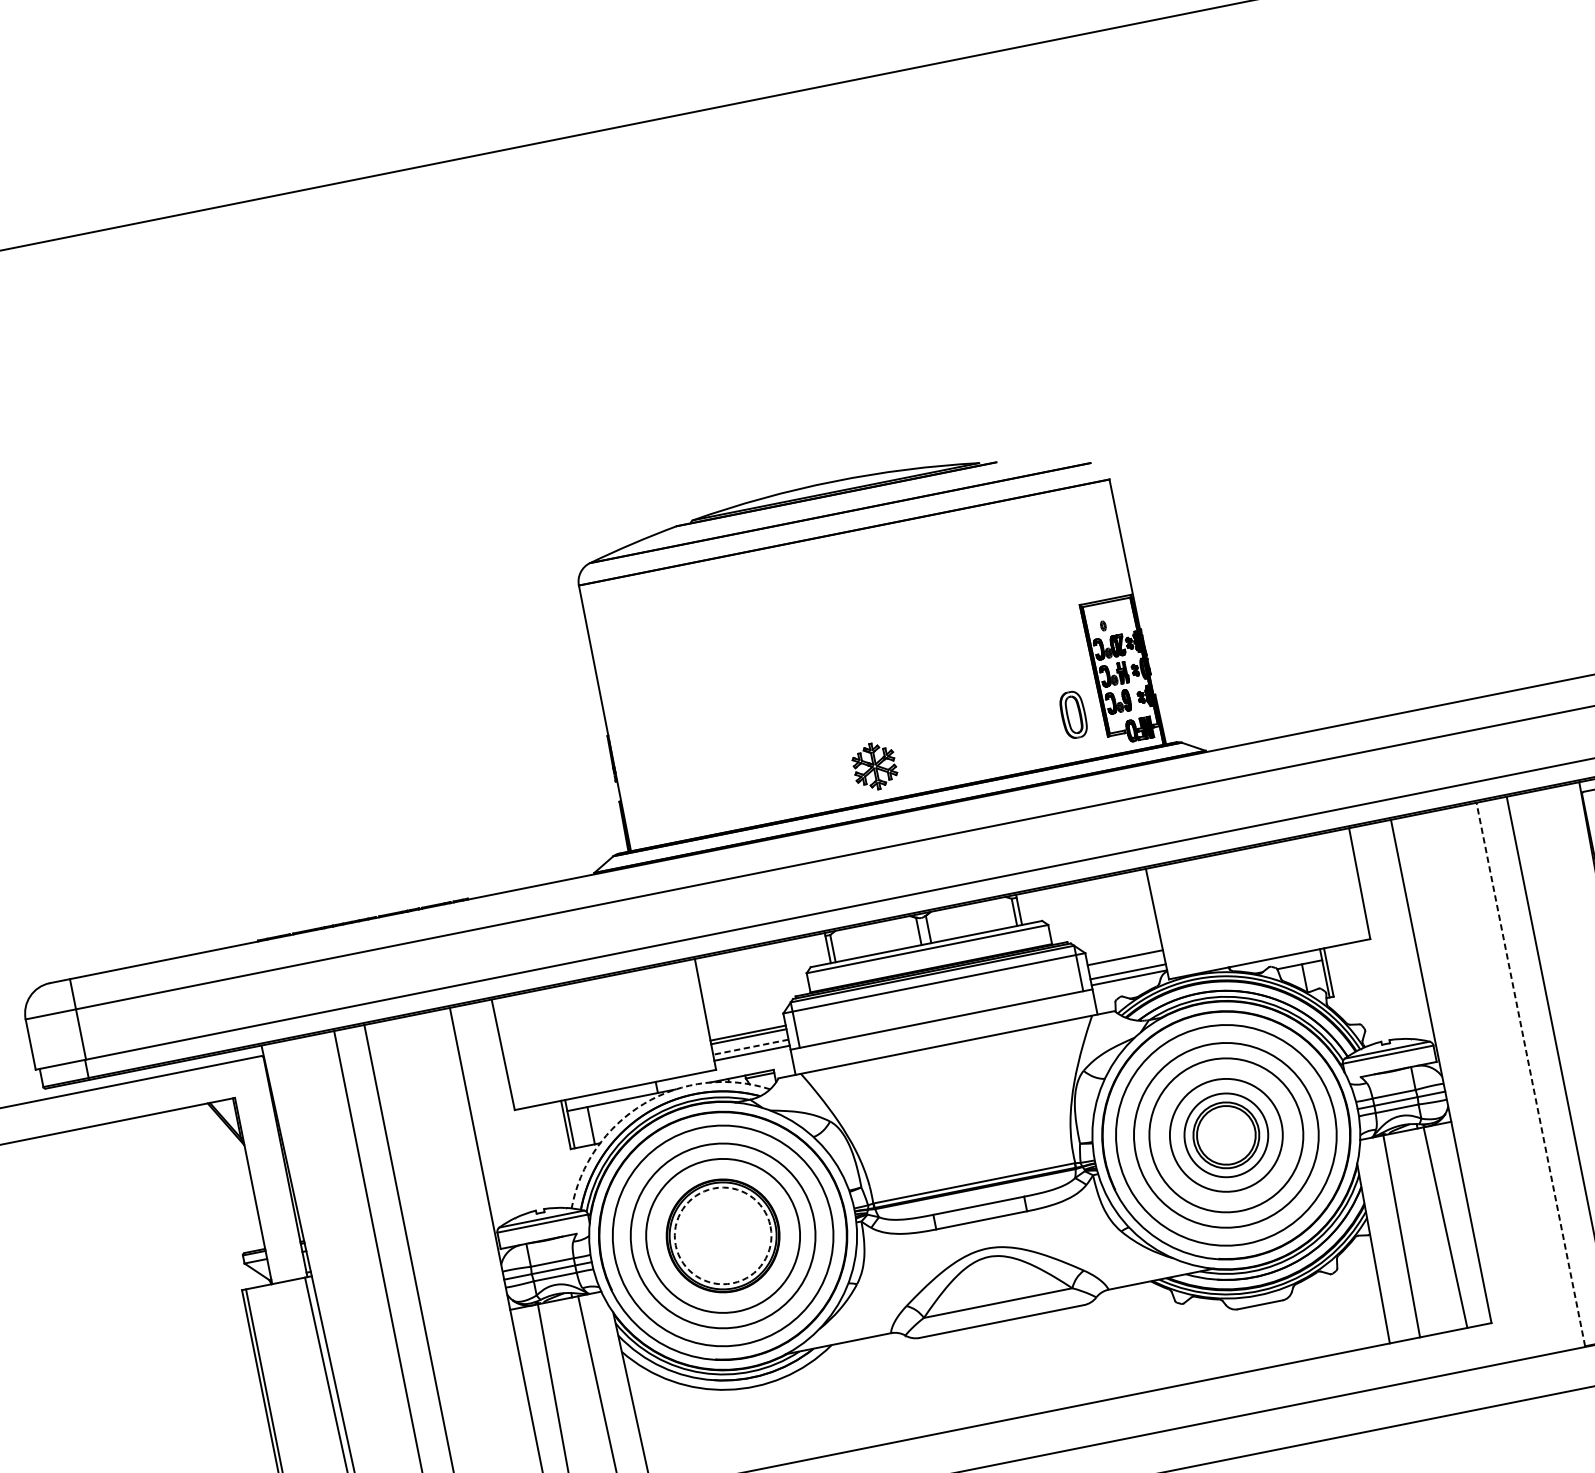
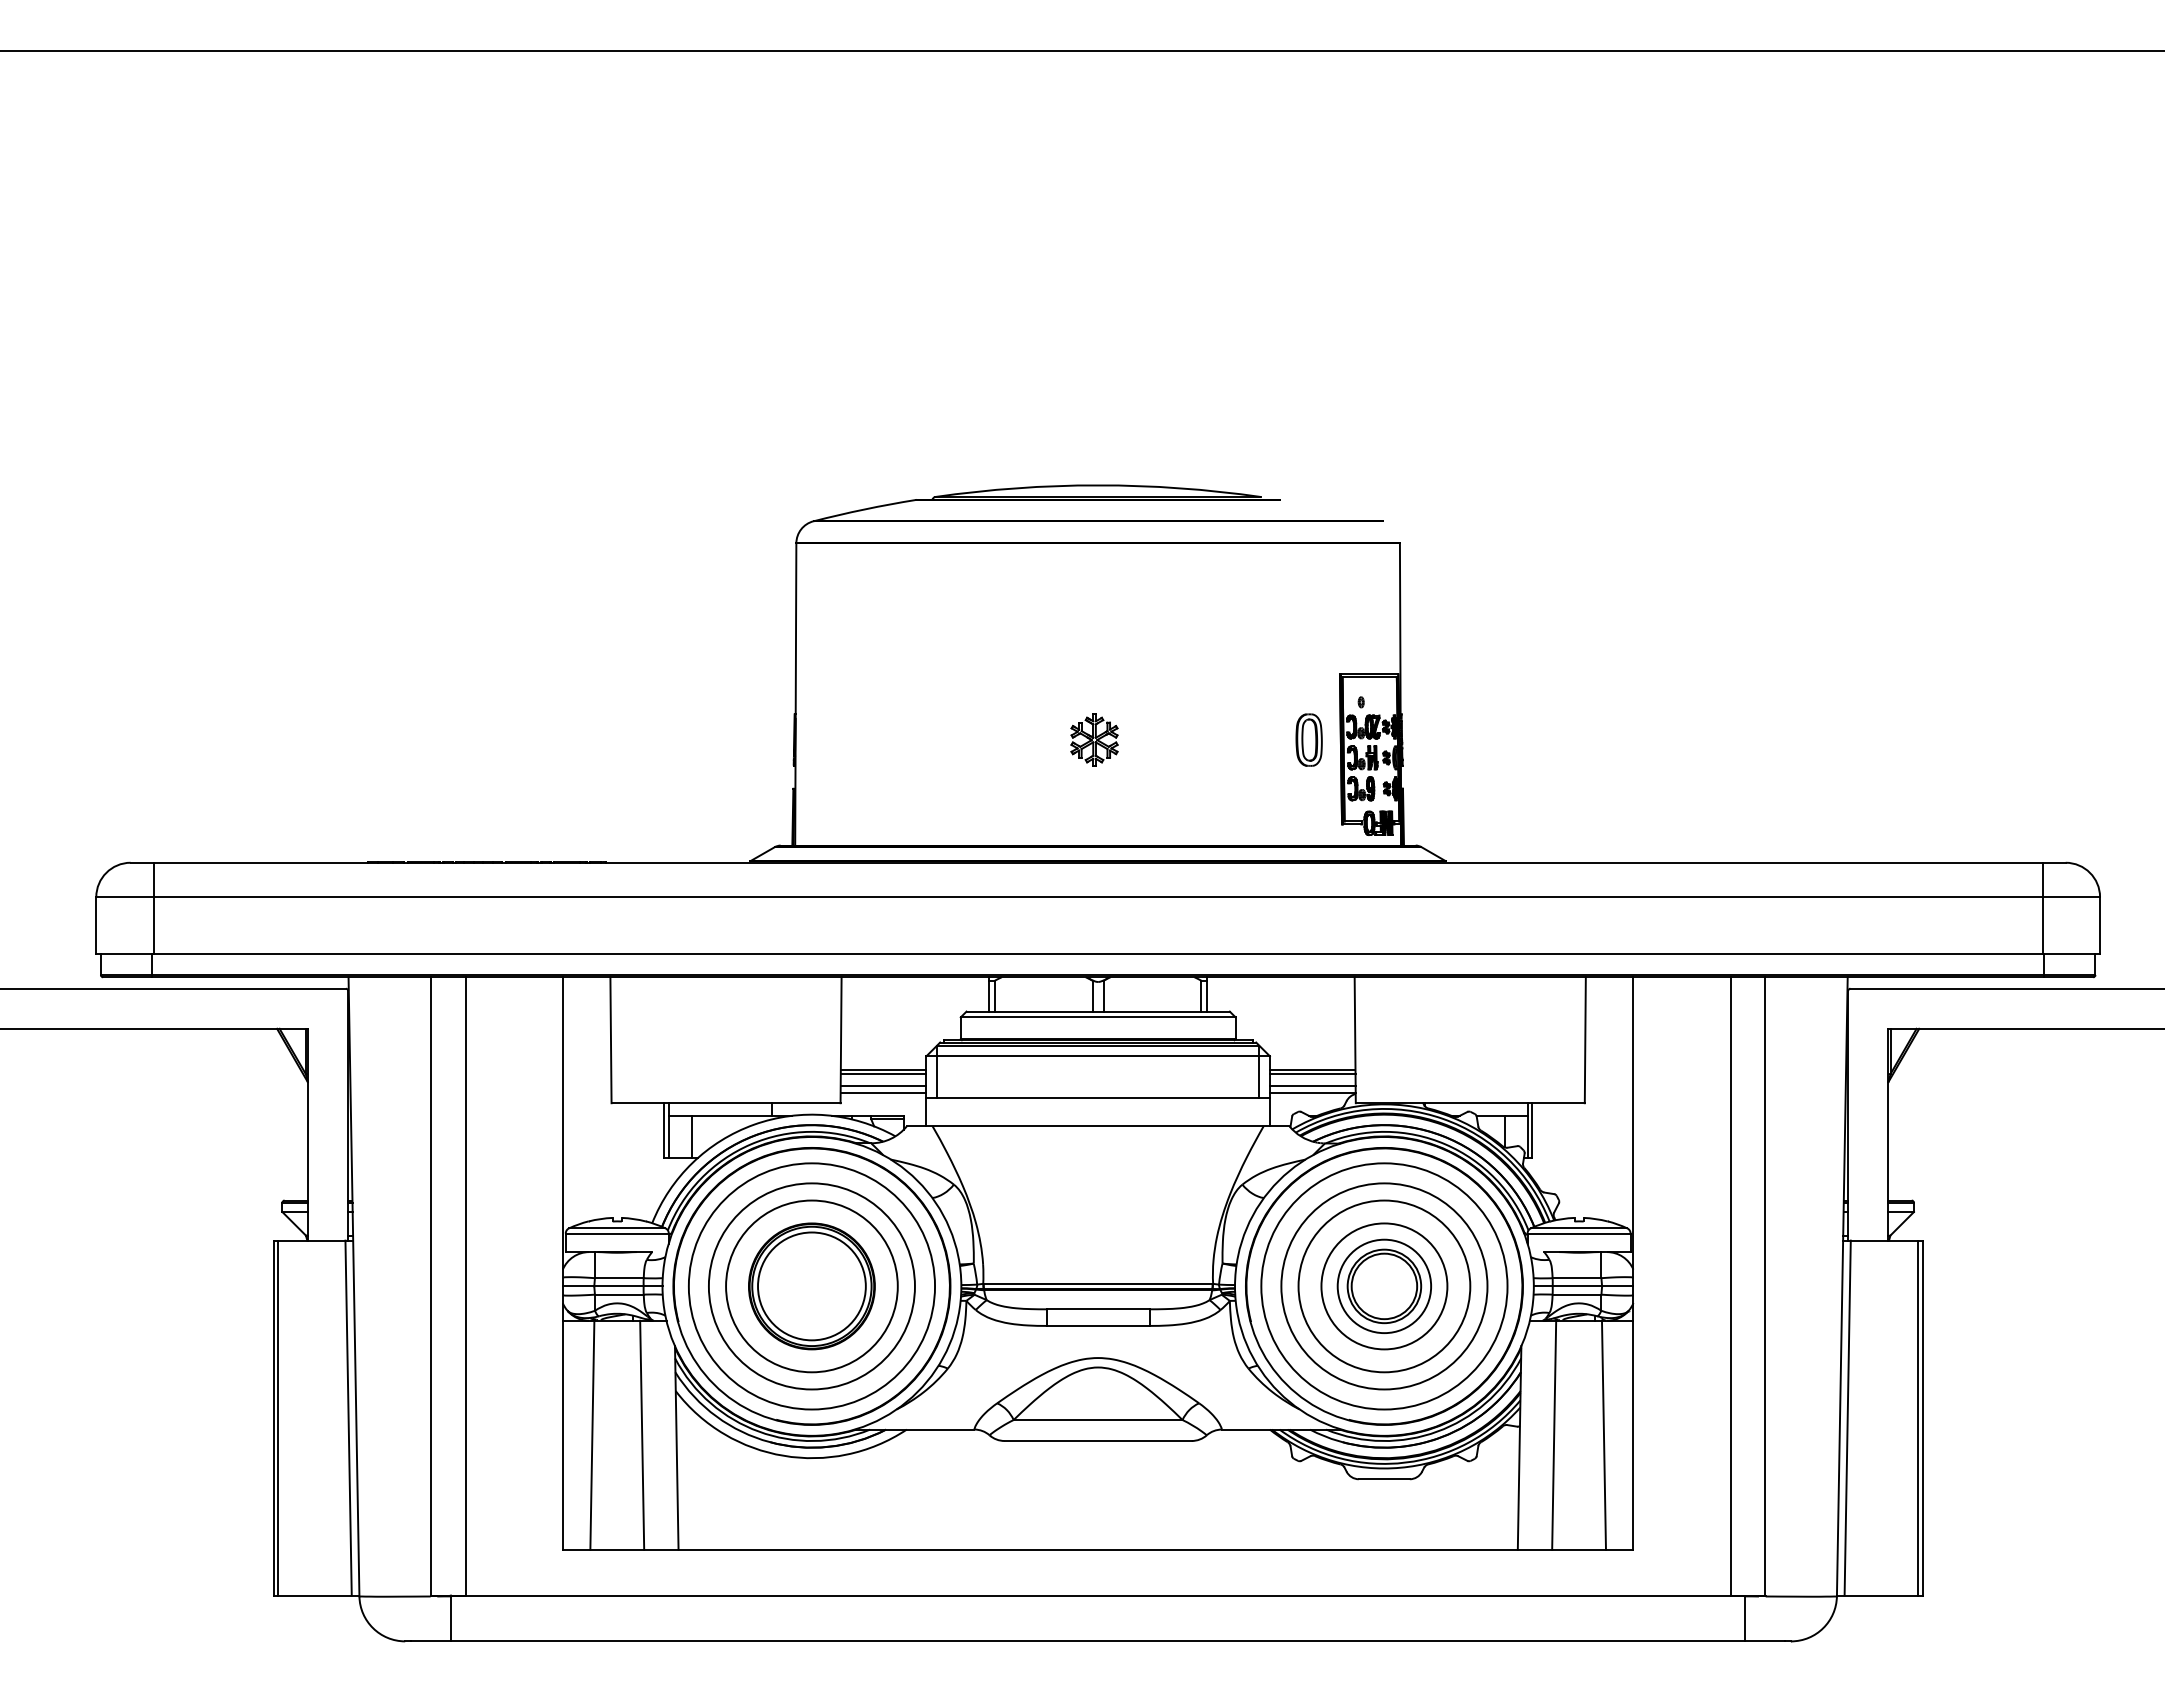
part: (1072, 714) -> (1308, 739), moved
part: (874, 766) -> (1094, 739), moved
line: (1125, 961) -> (1312, 1074), added
line: (750, 1047) -> (883, 1086), dashed -> solid
line: (1530, 1073) -> (1730, 1285), dashed -> solid
arc: (644, 1103) -> (754, 1124), dashed -> solid
circle: (722, 1236) -> (811, 1286), dashed -> solid

